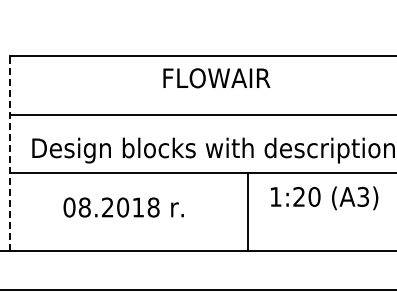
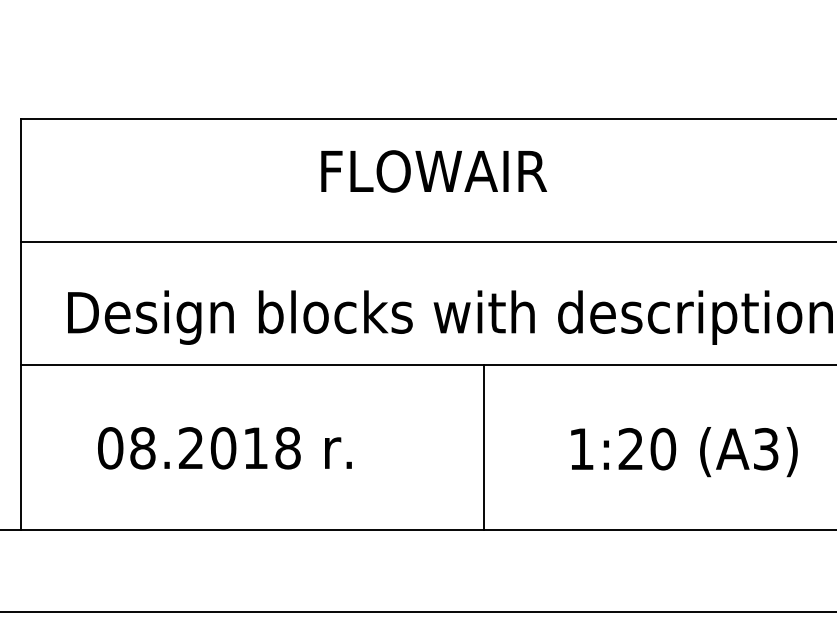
text: (216, 78) -> (433, 171), moved
line: (10, 153) -> (21, 323), dashed -> solid
text: (324, 198) -> (684, 452), moved
text: (123, 207) -> (224, 448), moved
line: (248, 212) -> (483, 448), moved

